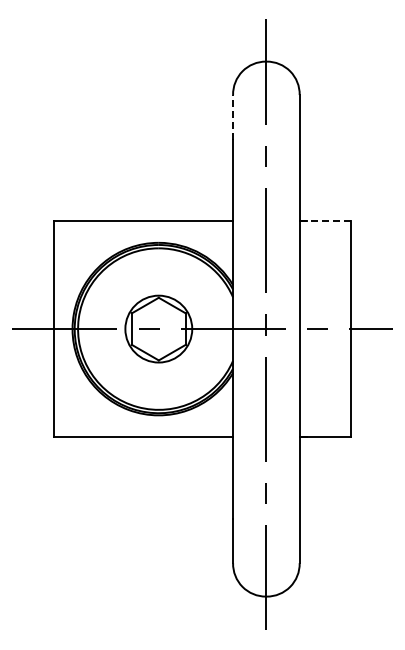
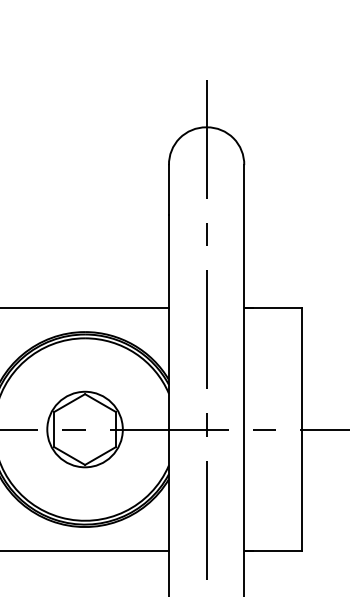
line: (233, 116) -> (169, 189), dashed -> solid
line: (324, 221) -> (272, 307), dashed -> solid

